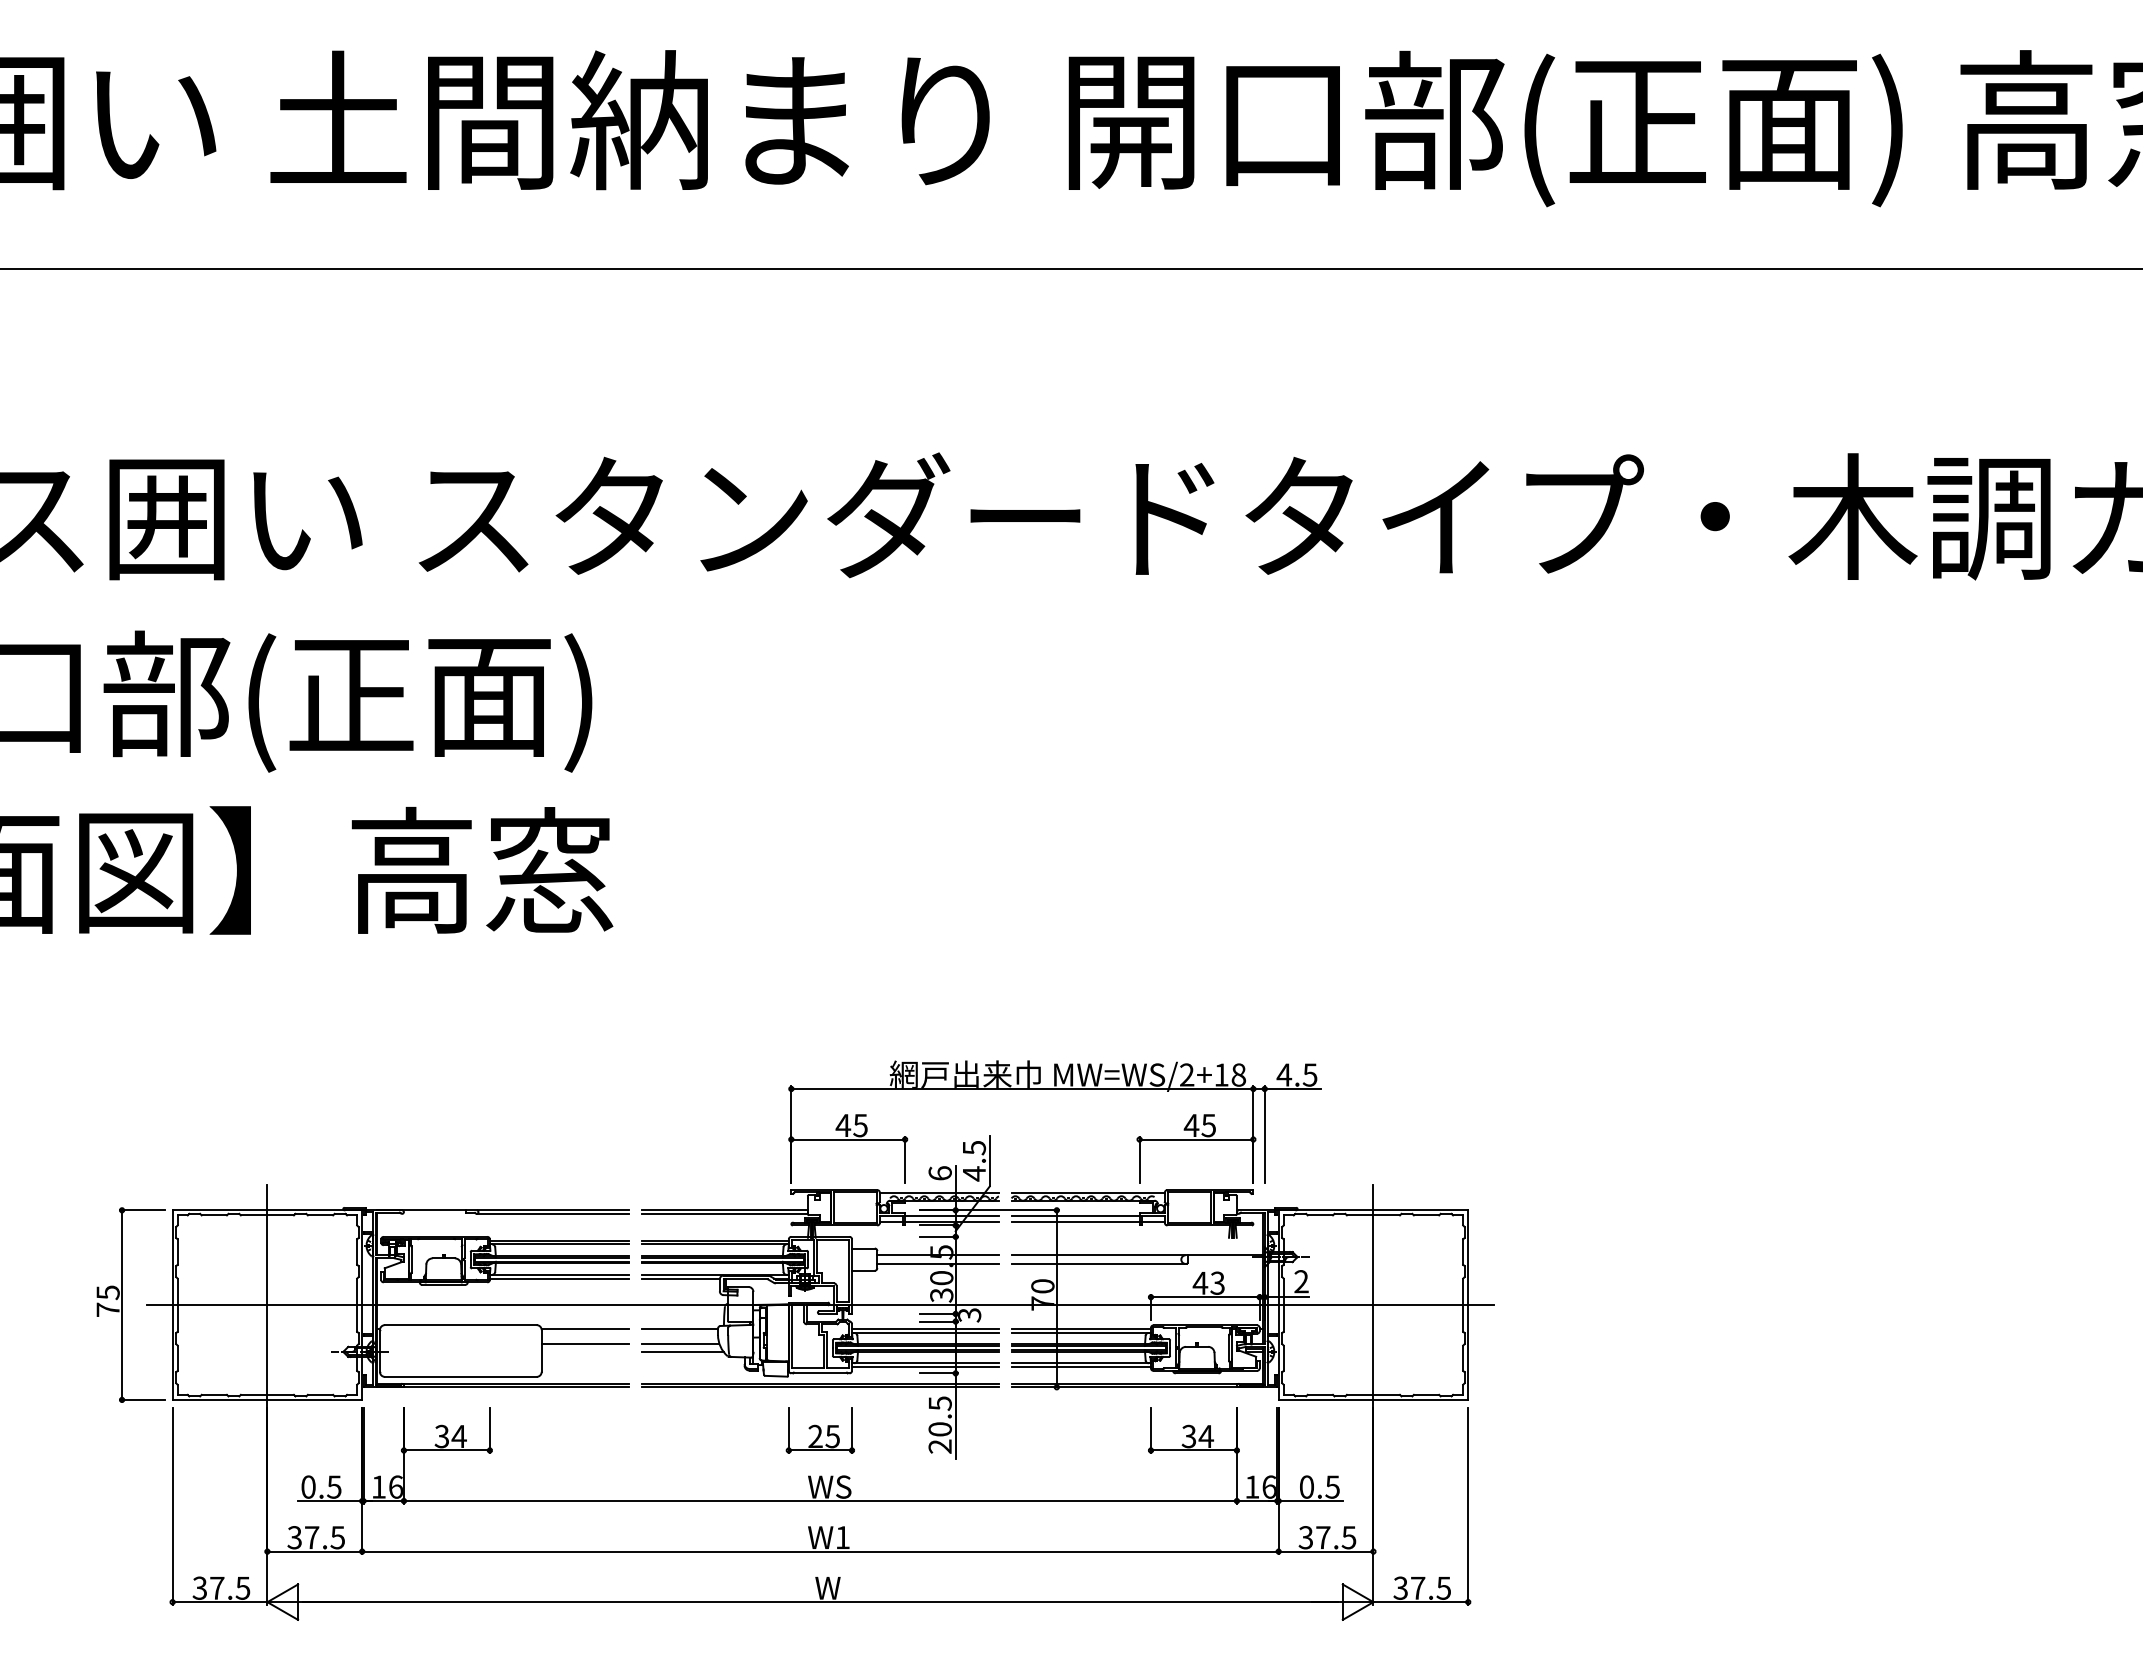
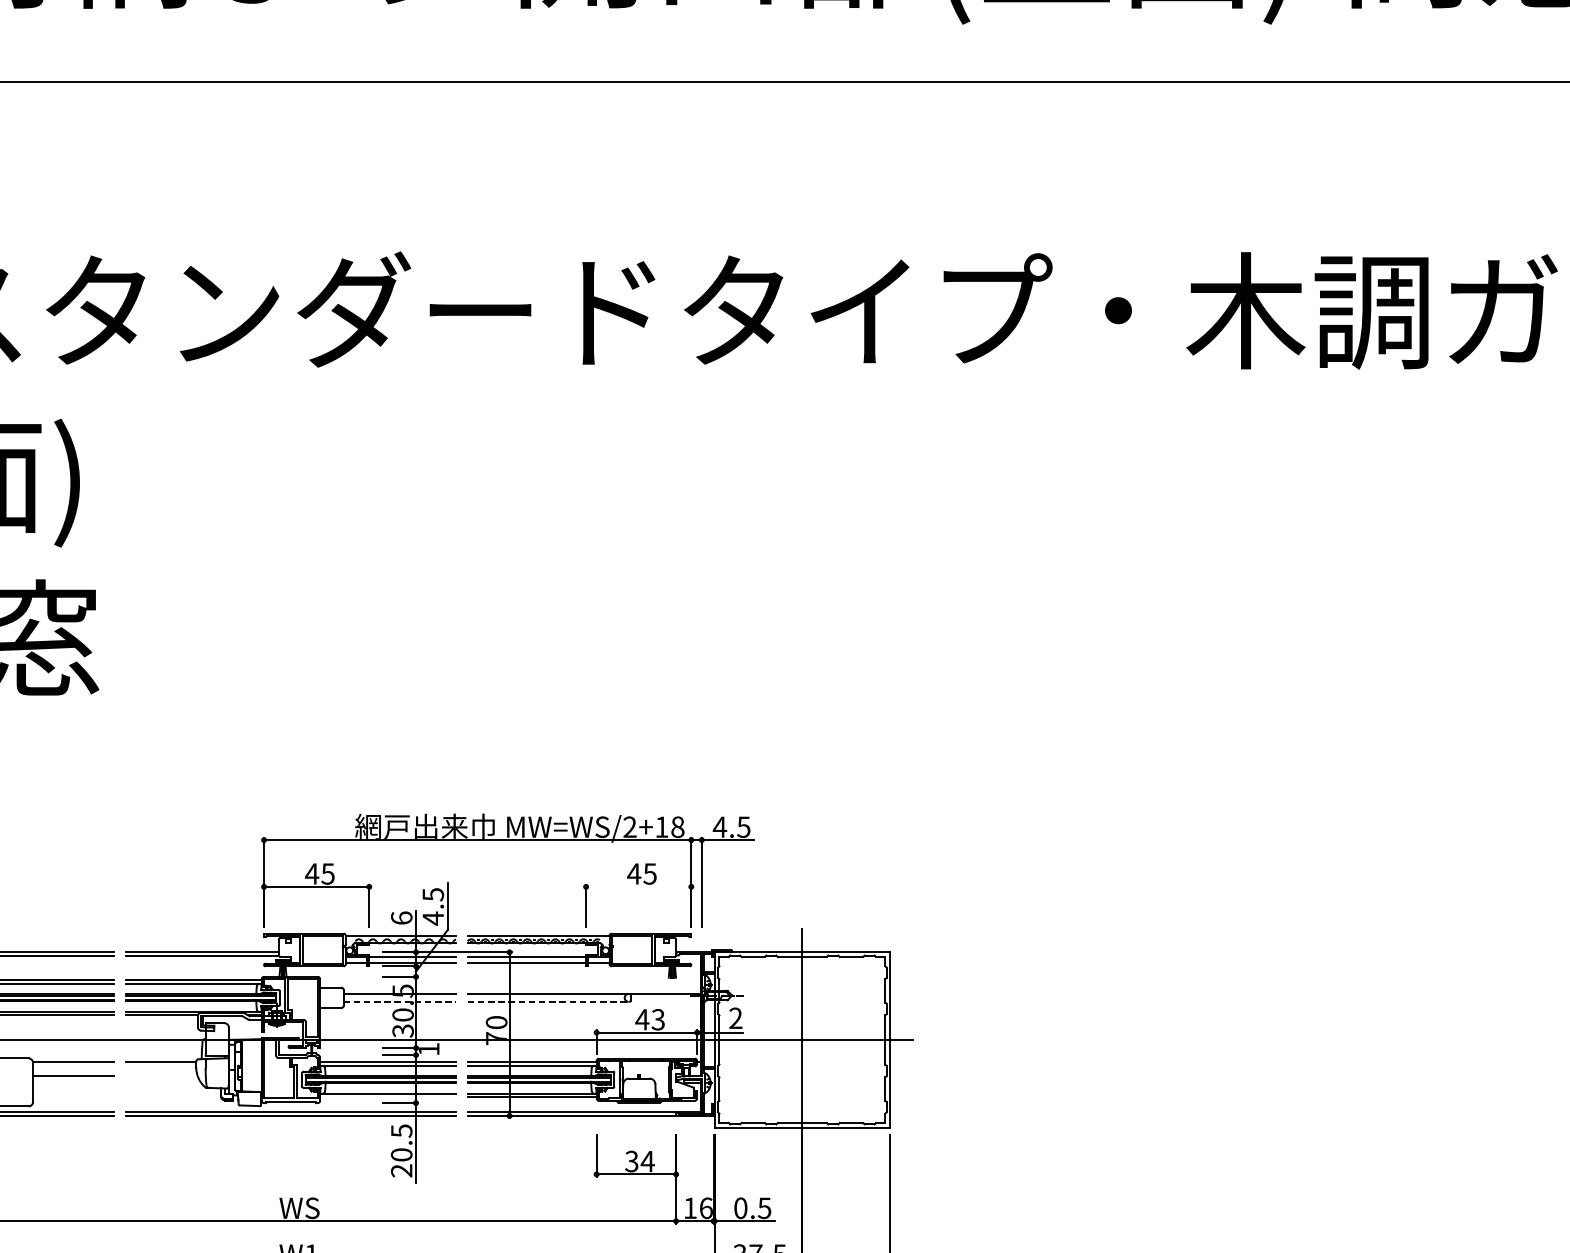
line: (1196, 1139) -> (638, 886), removed
line: (938, 1263) -> (400, 1001), solid -> dashed
line: (1099, 1263) -> (549, 1001), solid -> dashed
text: (969, 1315) -> (428, 1049), 3 -> 1
line: (680, 1343) -> (161, 1075), removed
line: (682, 1352) -> (163, 1083), removed
line: (925, 1367) -> (388, 1097), removed
part: (819, 1430) -> (290, 1155), removed

